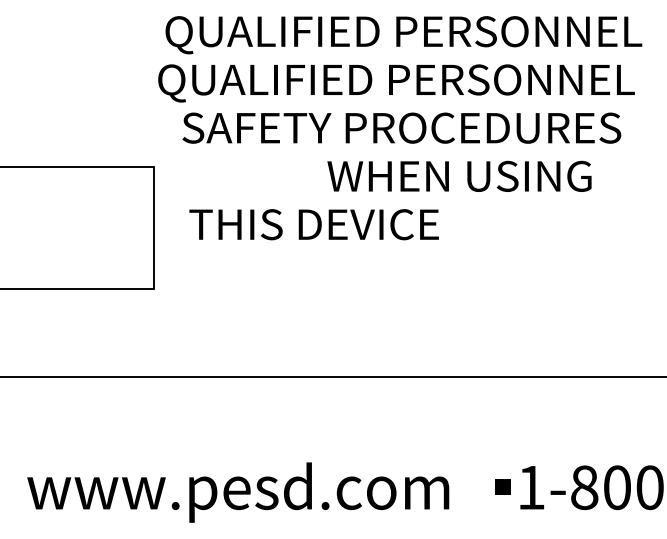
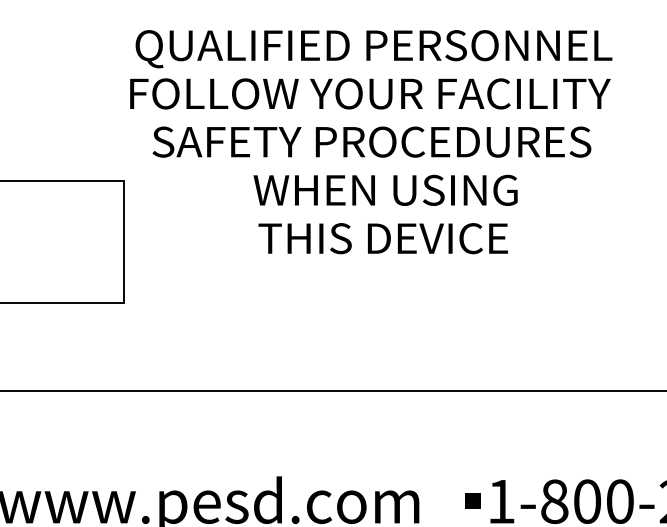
text: (399, 83) -> (369, 97), QUALIFIED PERSONNEL -> FOLLOW YOUR FACILITY
text: (459, 175) -> (385, 189), moved
text: (313, 224) -> (382, 238), moved

